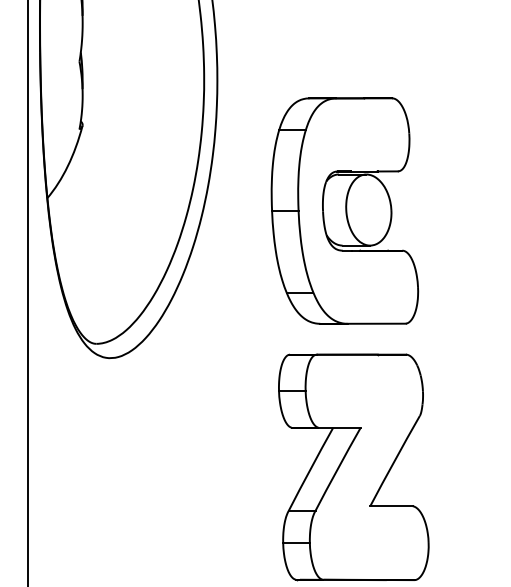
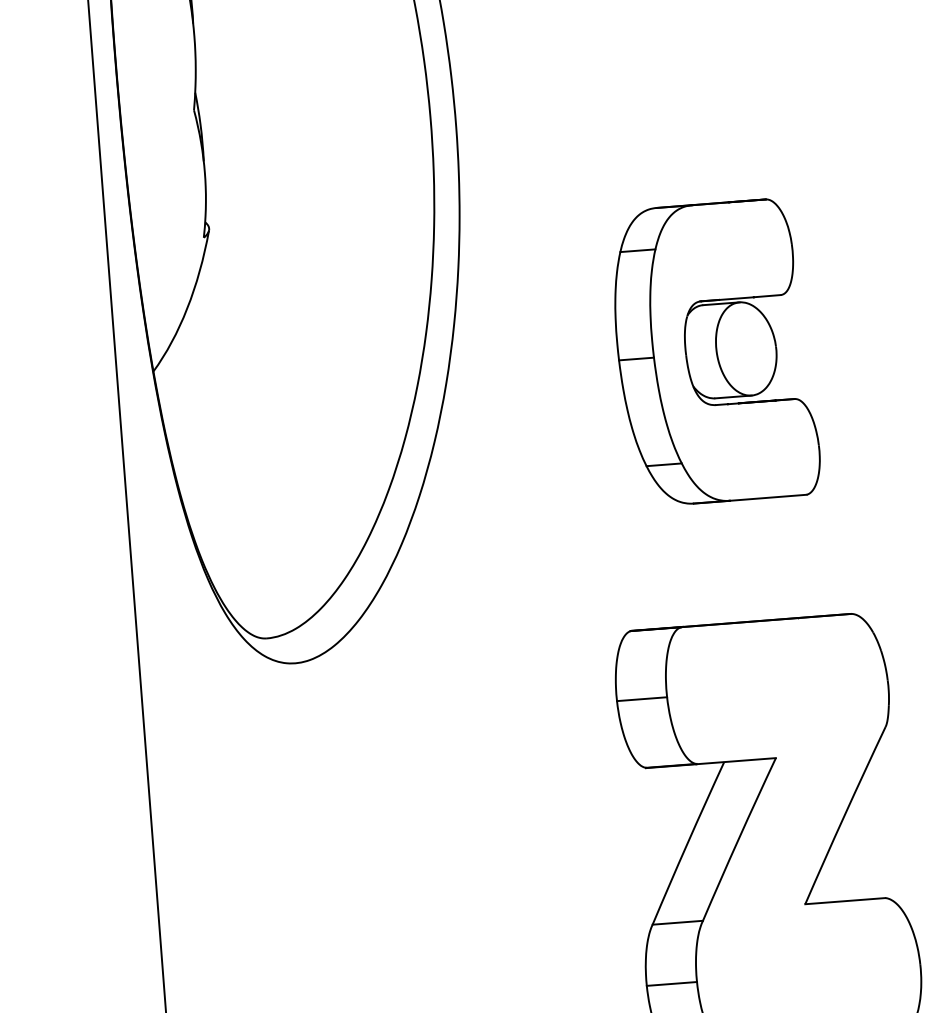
part: (344, 210) -> (714, 351), size x0.7

